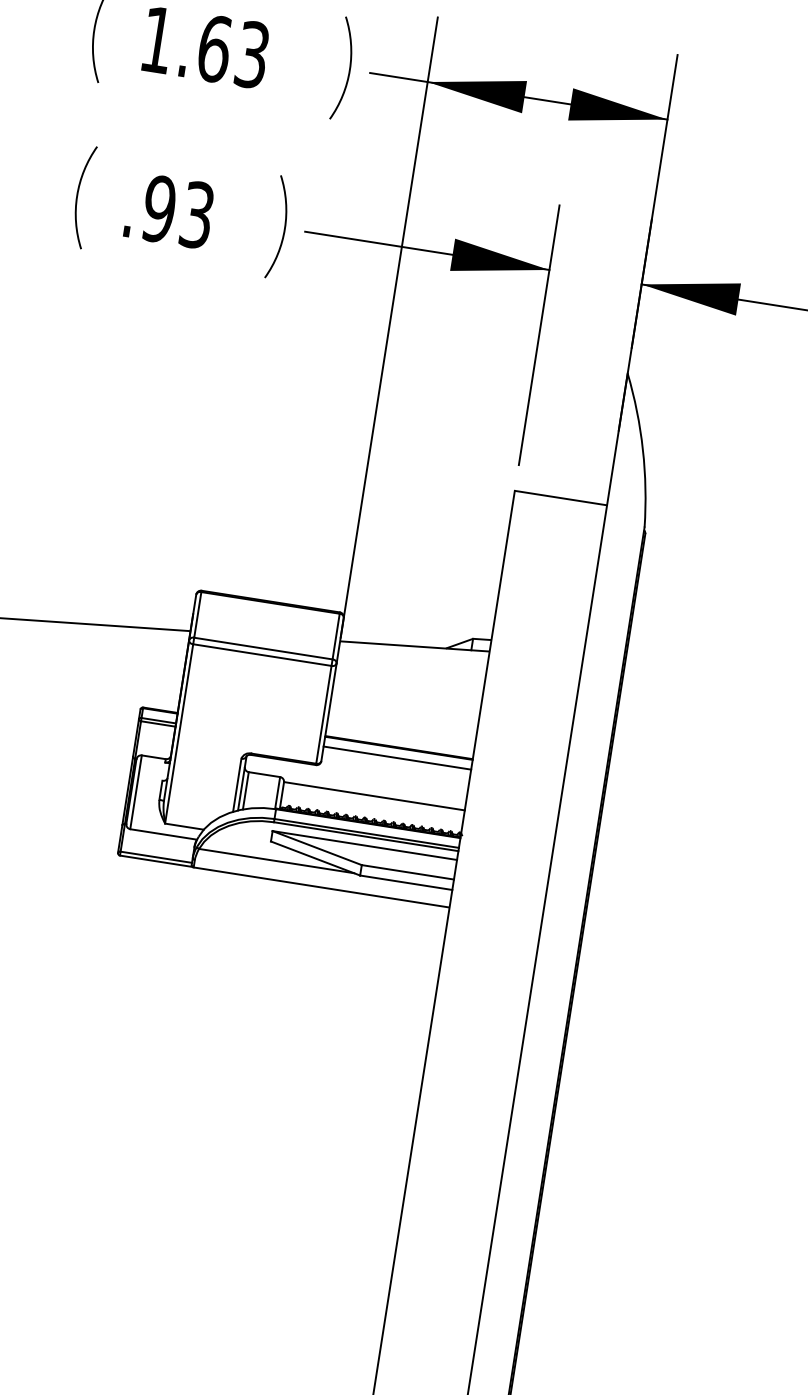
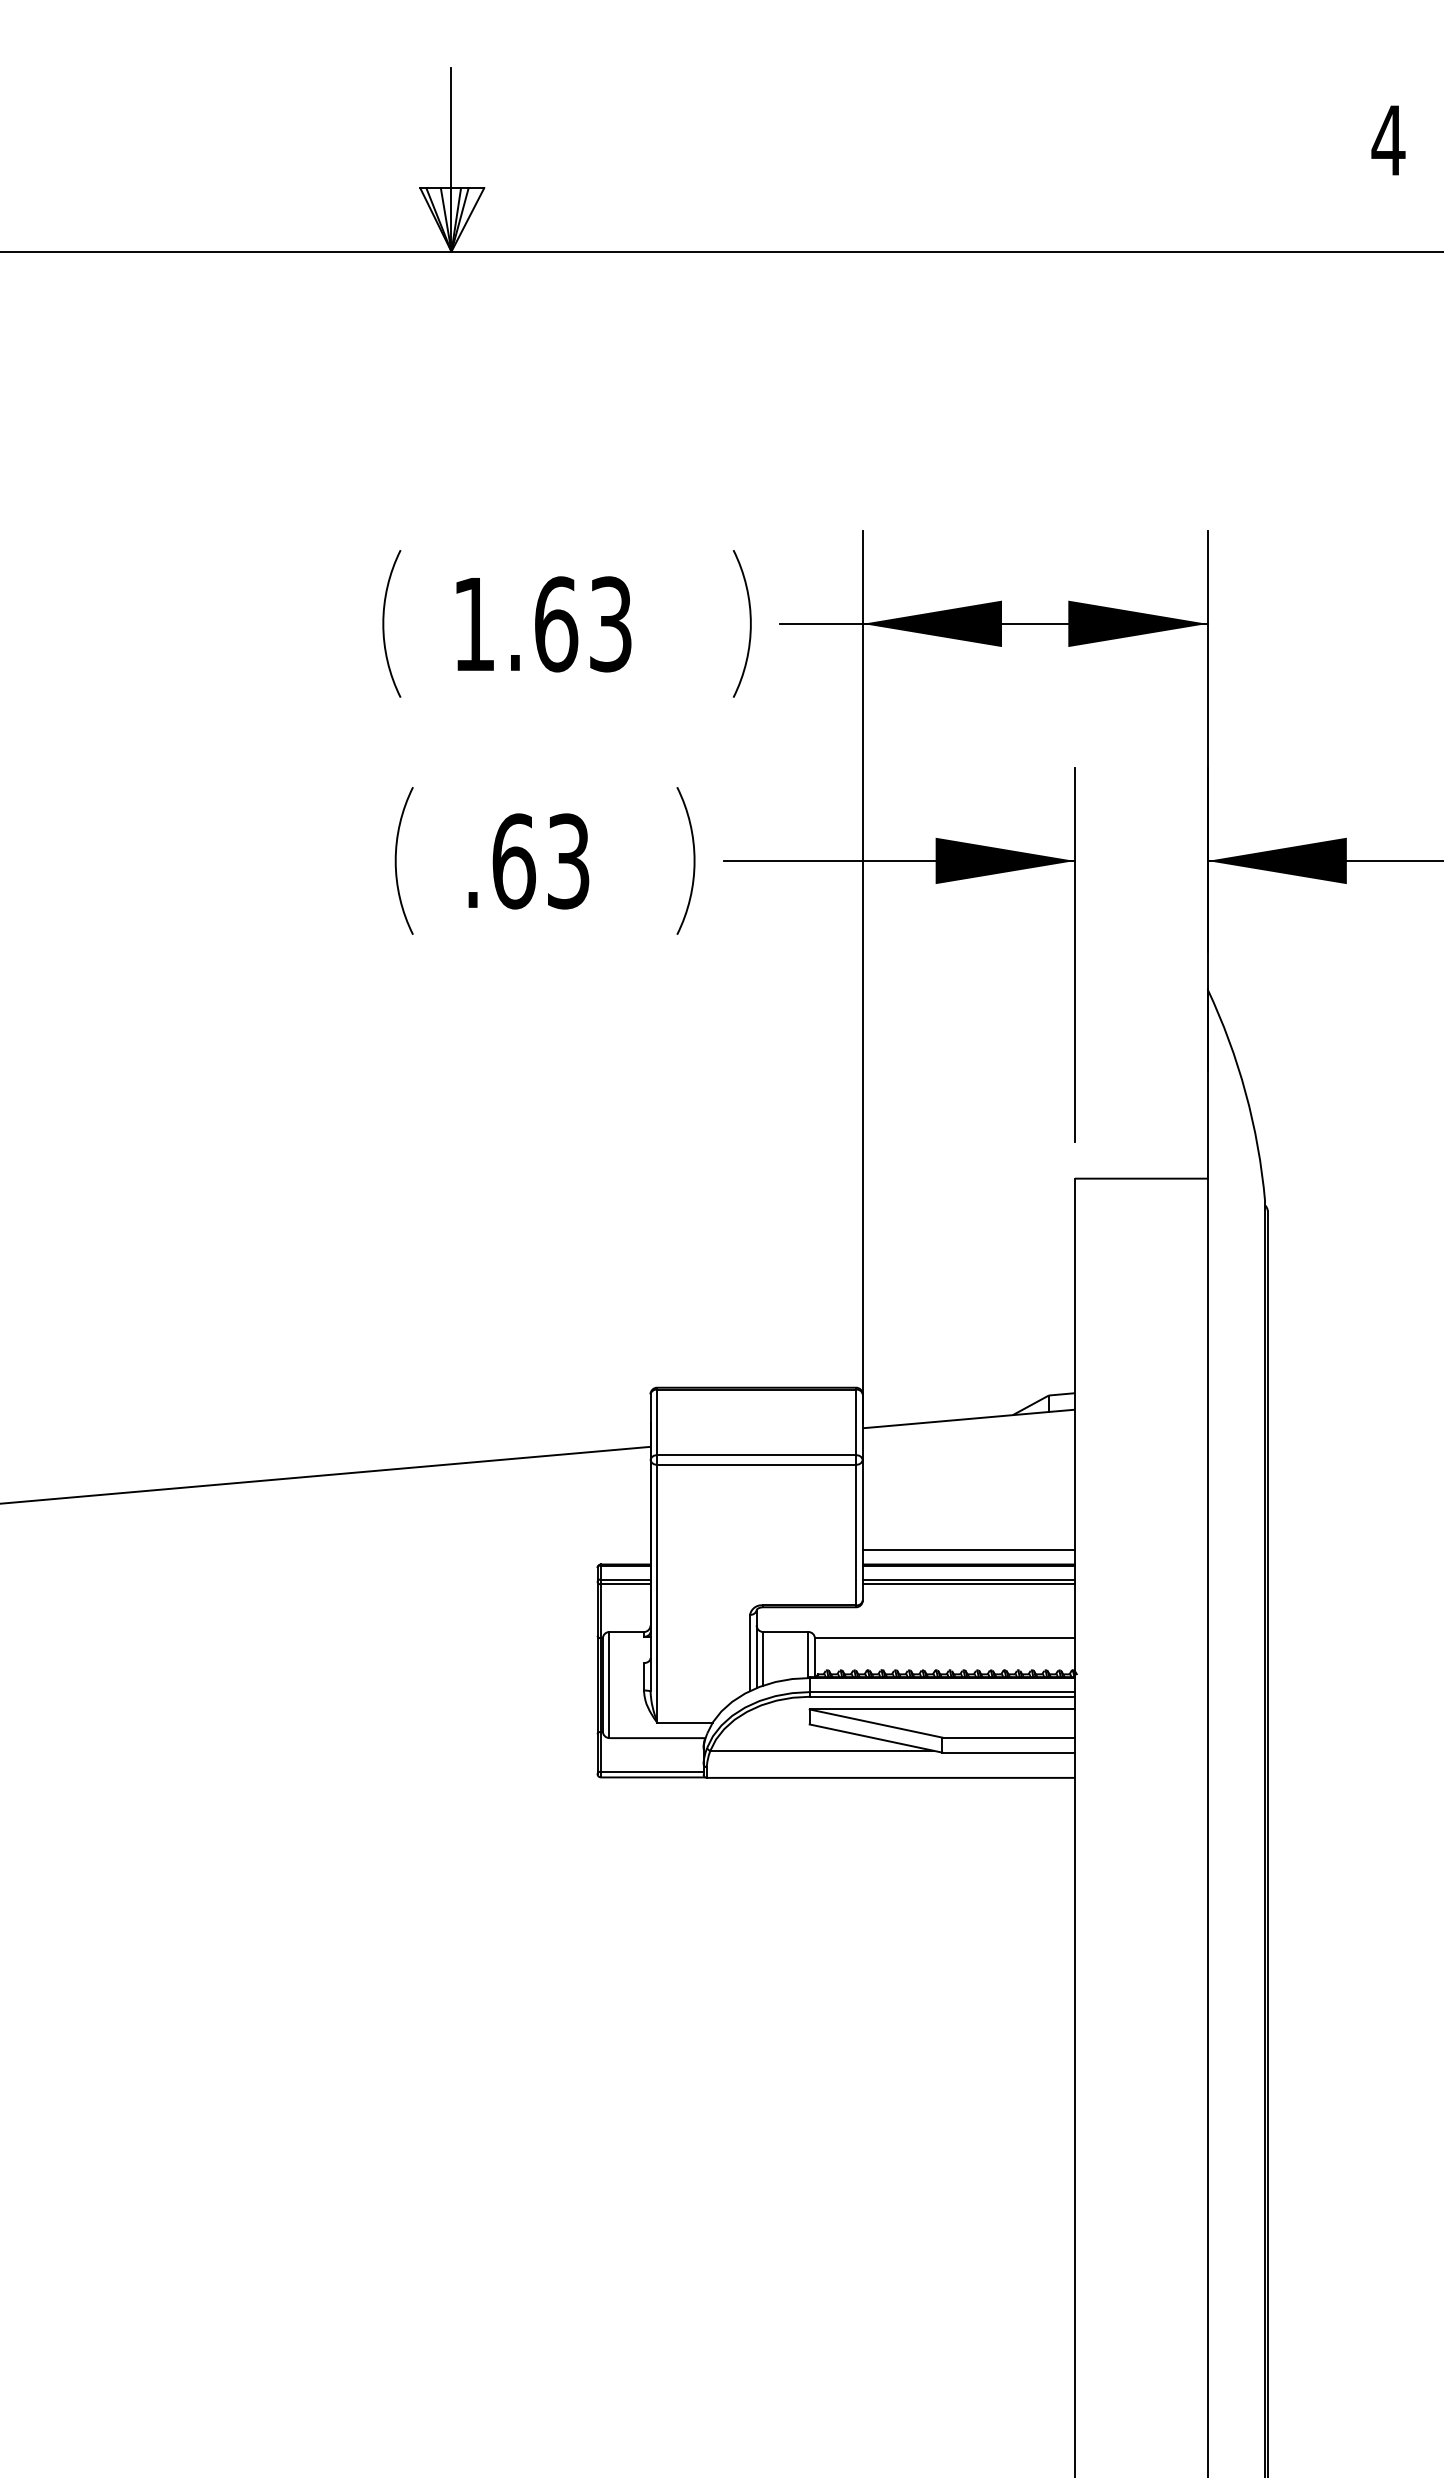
text: (159, 209) -> (513, 861), .93 -> .63
line: (400, 737) -> (968, 1550), added
line: (396, 761) -> (968, 1584), added

